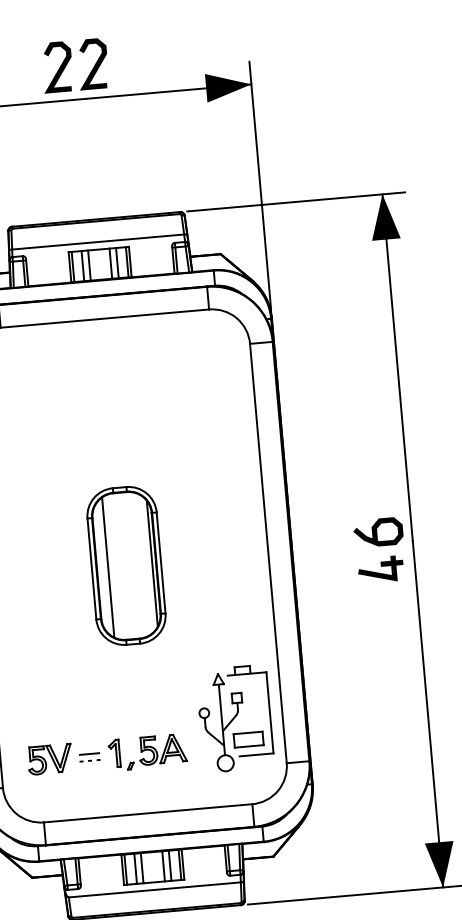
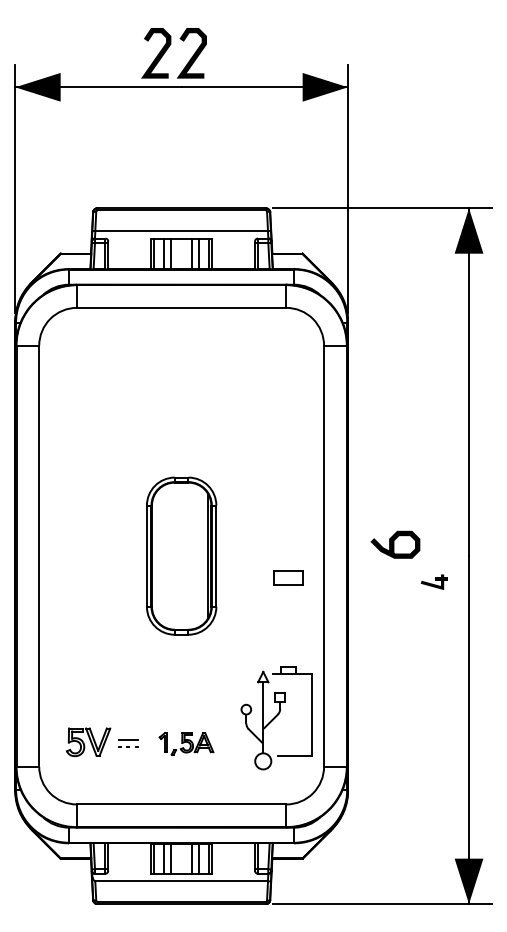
curve: (377, 532) -> (394, 544), moved
line: (108, 566) -> (163, 555), removed
part: (380, 570) -> (434, 582), size x0.6
part: (248, 739) -> (288, 577), moved
part: (147, 752) -> (186, 743), size x0.7

